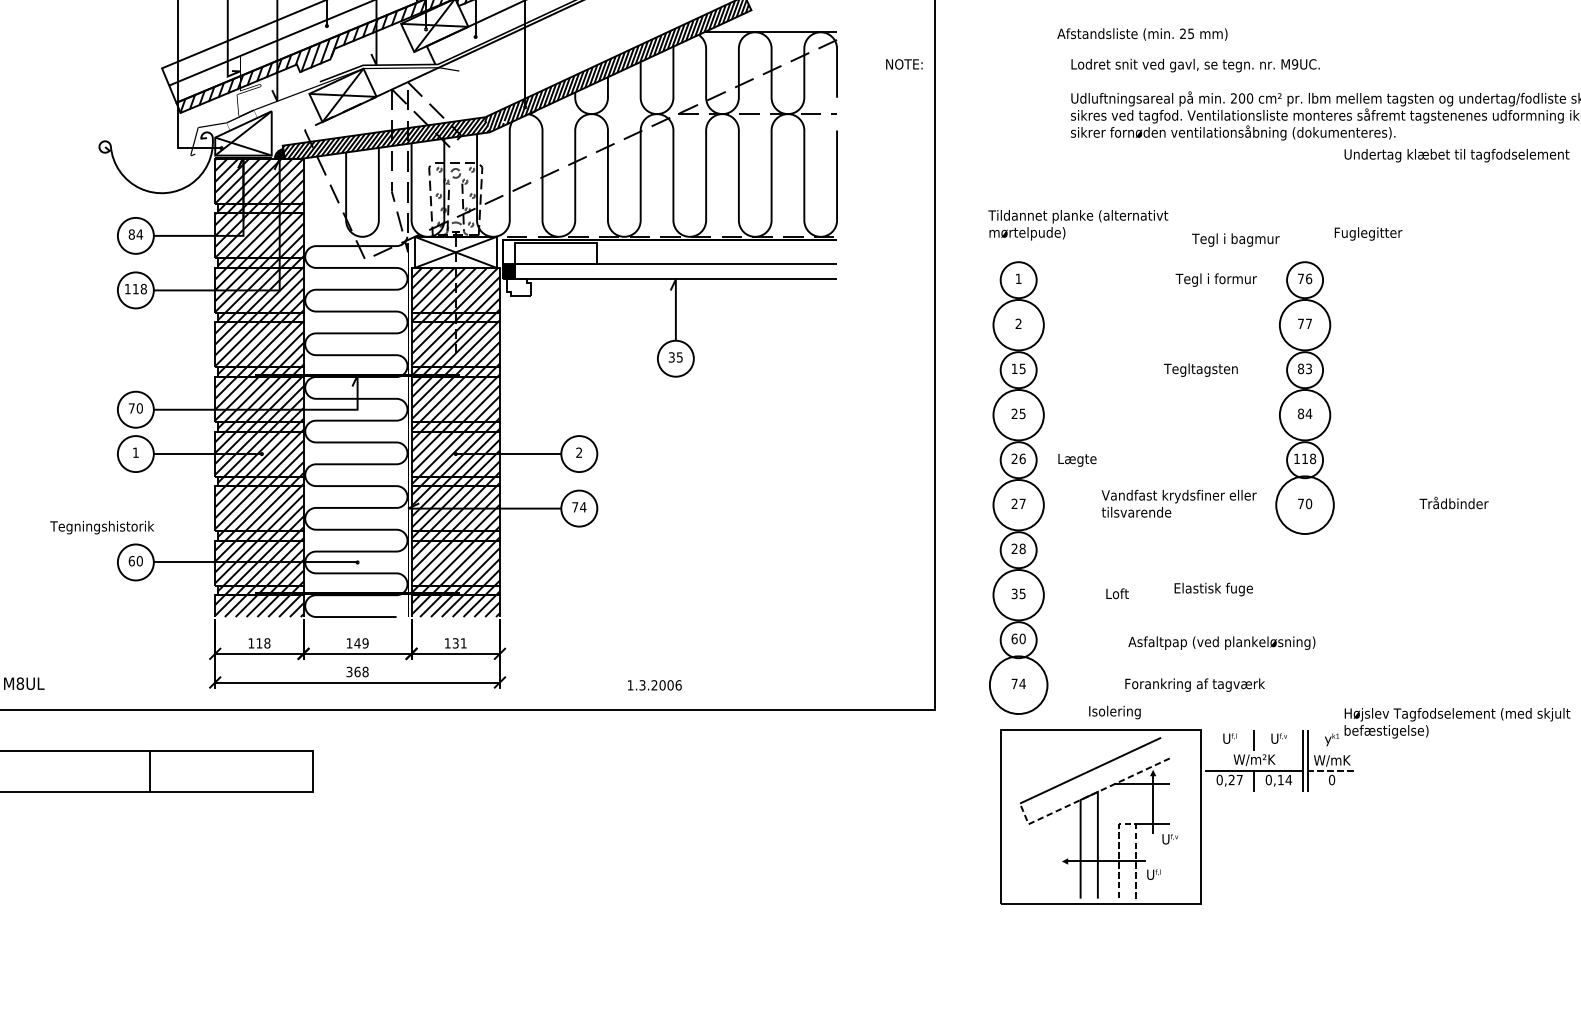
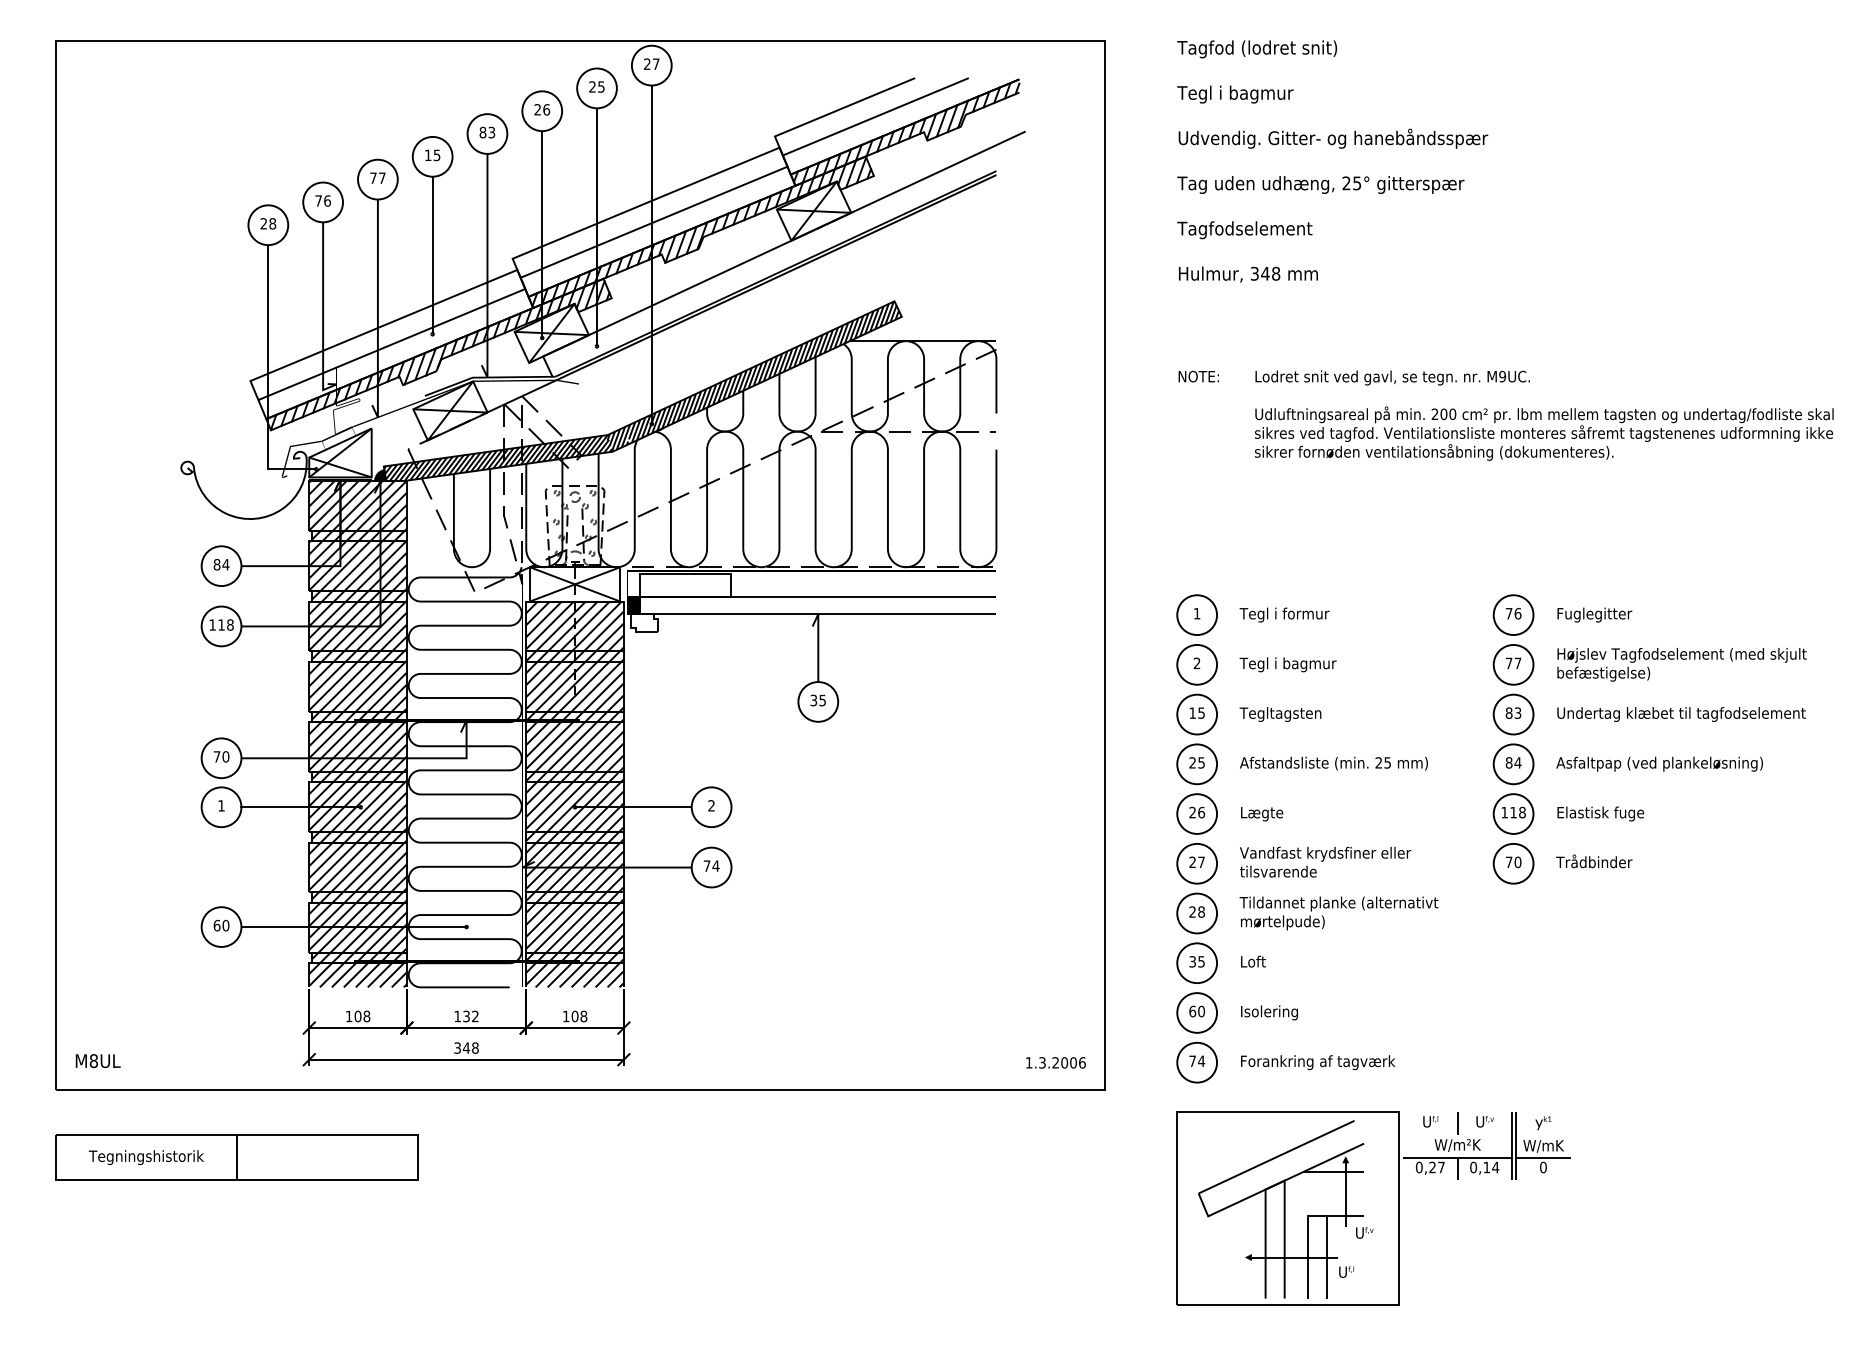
text: (1142, 34) -> (1333, 763), moved
text: (904, 64) -> (1198, 376), moved
text: (1456, 155) -> (1681, 714), moved
text: (1077, 225) -> (1338, 913), moved
text: (1368, 233) -> (1594, 614), moved
text: (1235, 239) -> (1287, 664), moved
text: (1216, 279) -> (1284, 614), moved
circle: (1018, 324) -> (1197, 664), size x0.71
circle: (1304, 324) -> (1513, 664), size x0.71
text: (1200, 370) -> (1280, 714), moved
circle: (1018, 415) -> (1197, 764), size x0.71
circle: (1304, 415) -> (1513, 764), size x0.71
text: (1179, 503) -> (1325, 861), moved
text: (1454, 503) -> (1594, 861), moved
circle: (1018, 504) -> (1197, 863), size x0.71
circle: (1304, 504) -> (1513, 863), size x0.62
text: (101, 527) -> (145, 1157), moved
text: (1213, 589) -> (1600, 813), moved
text: (1117, 593) -> (1253, 961), moved
circle: (1018, 595) -> (1197, 963), size x0.71
text: (1221, 642) -> (1659, 763), moved
text: (258, 643) -> (357, 1016), 118 -> 108
text: (361, 643) -> (470, 1016), 149 -> 132
text: (459, 643) -> (579, 1016), 131 -> 108
text: (357, 671) -> (466, 1047), 368 -> 348
text: (654, 685) -> (1055, 1062), moved
circle: (1018, 685) -> (1197, 1062), size x0.62
text: (1195, 685) -> (1318, 1062), moved
text: (1114, 712) -> (1269, 1012), moved
text: (1456, 723) -> (1681, 664), moved
line: (1332, 770) -> (1543, 1157), dashed -> solid
line: (1087, 796) -> (1273, 1185), dashed -> solid
line: (1127, 824) -> (1317, 1216), dashed -> solid

